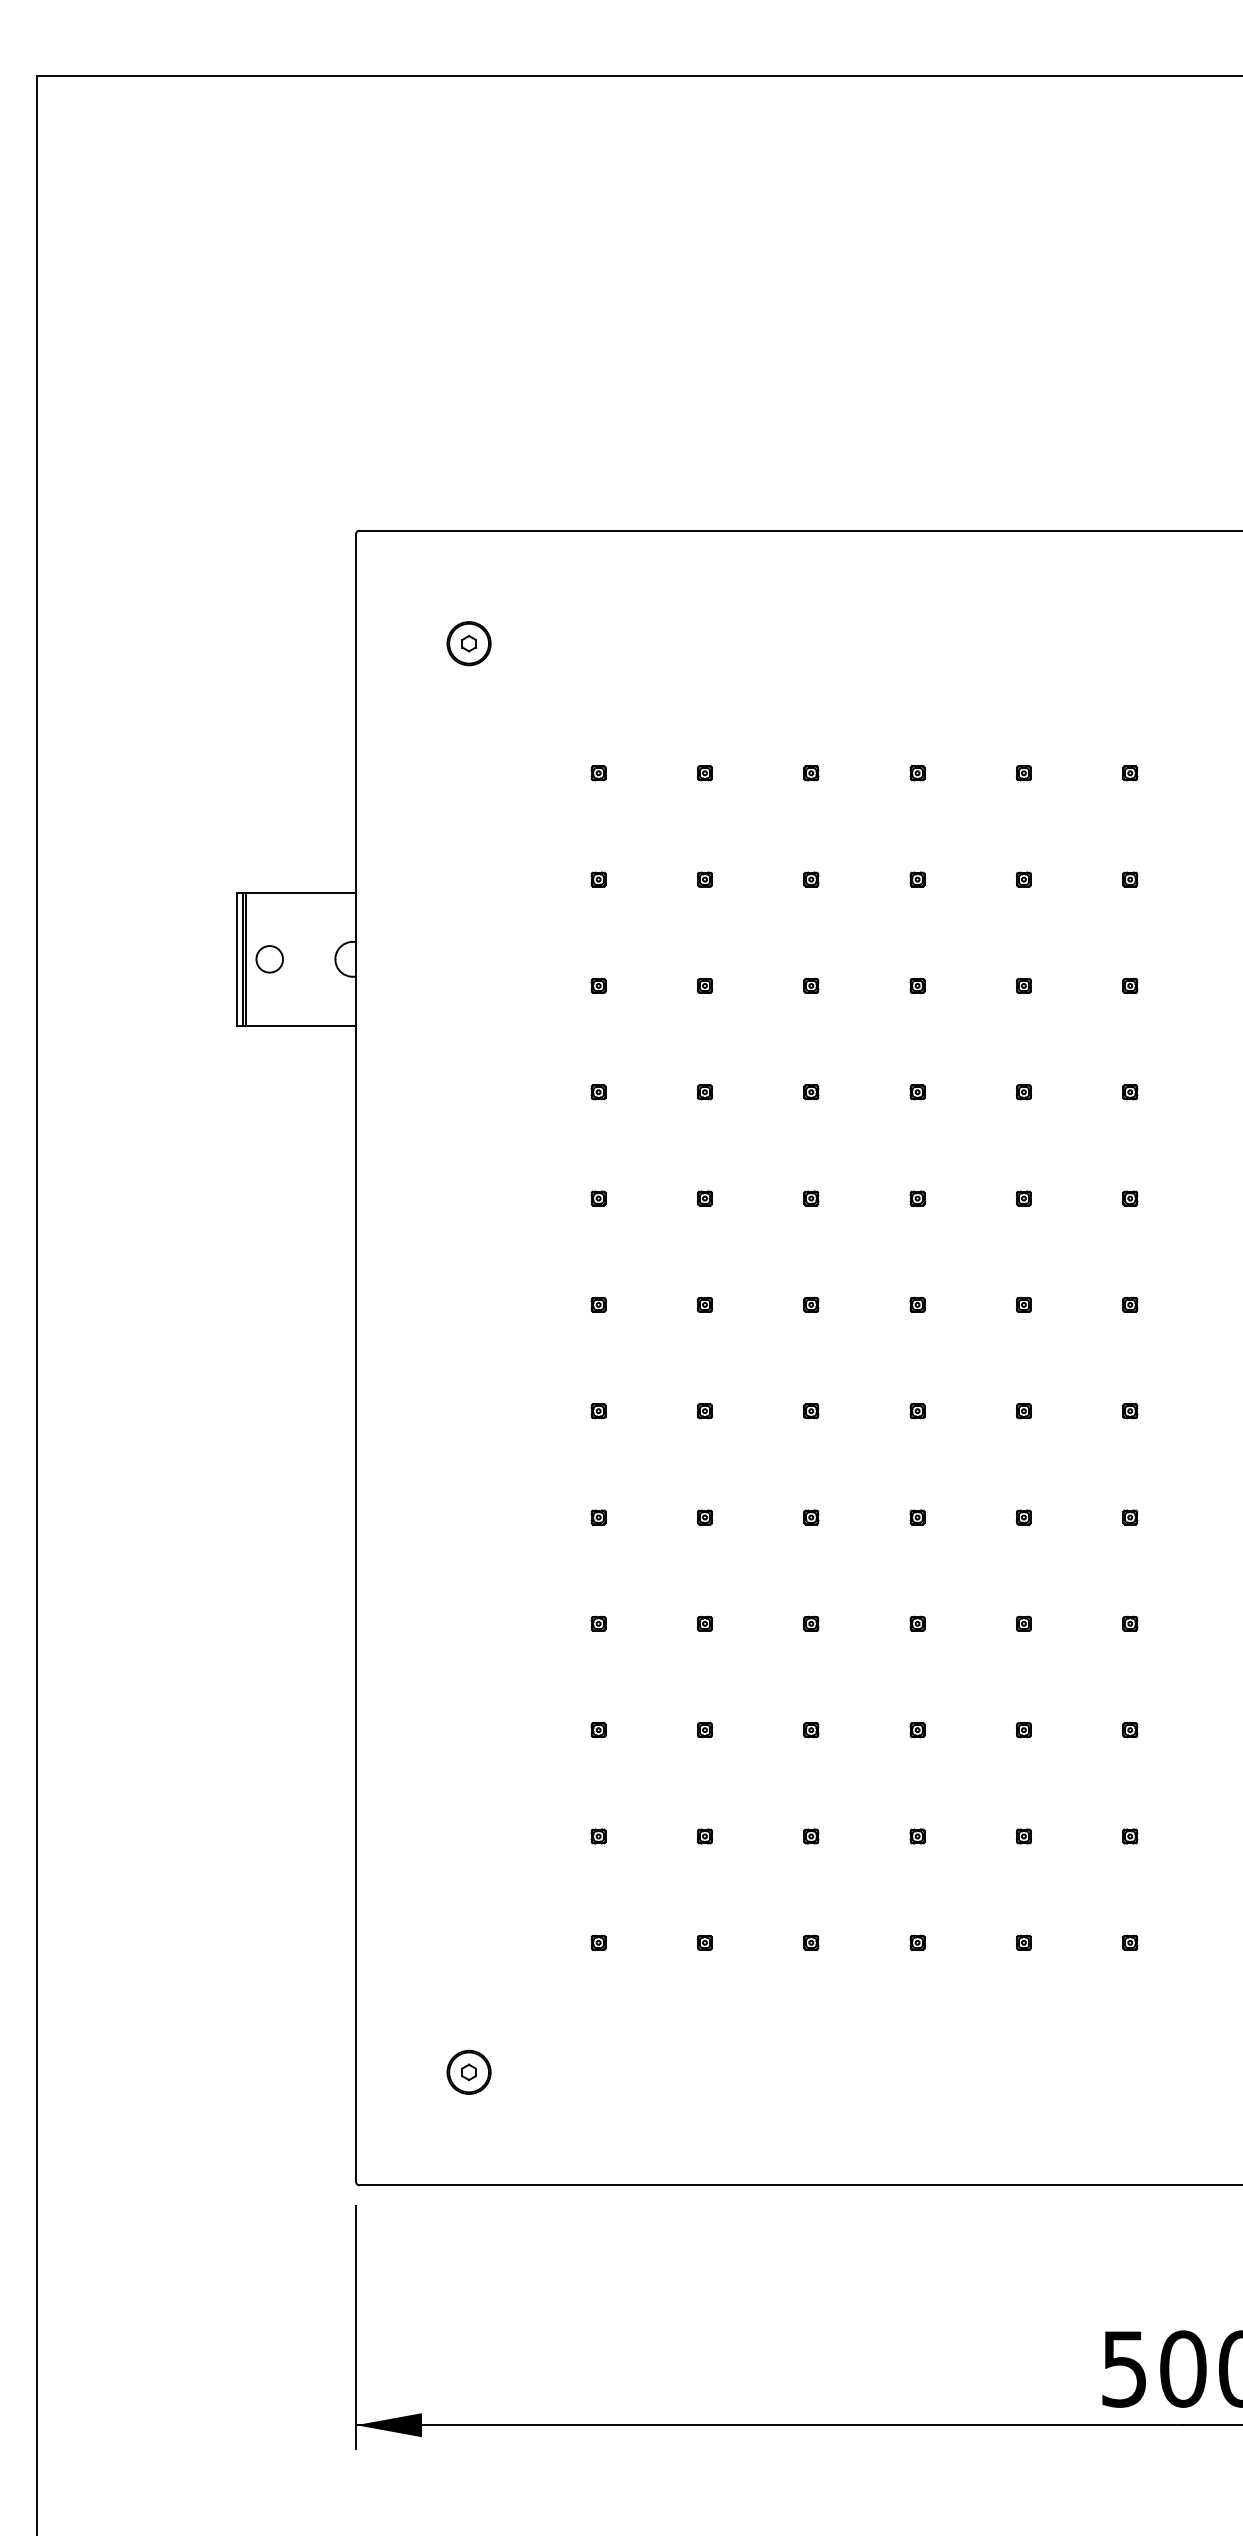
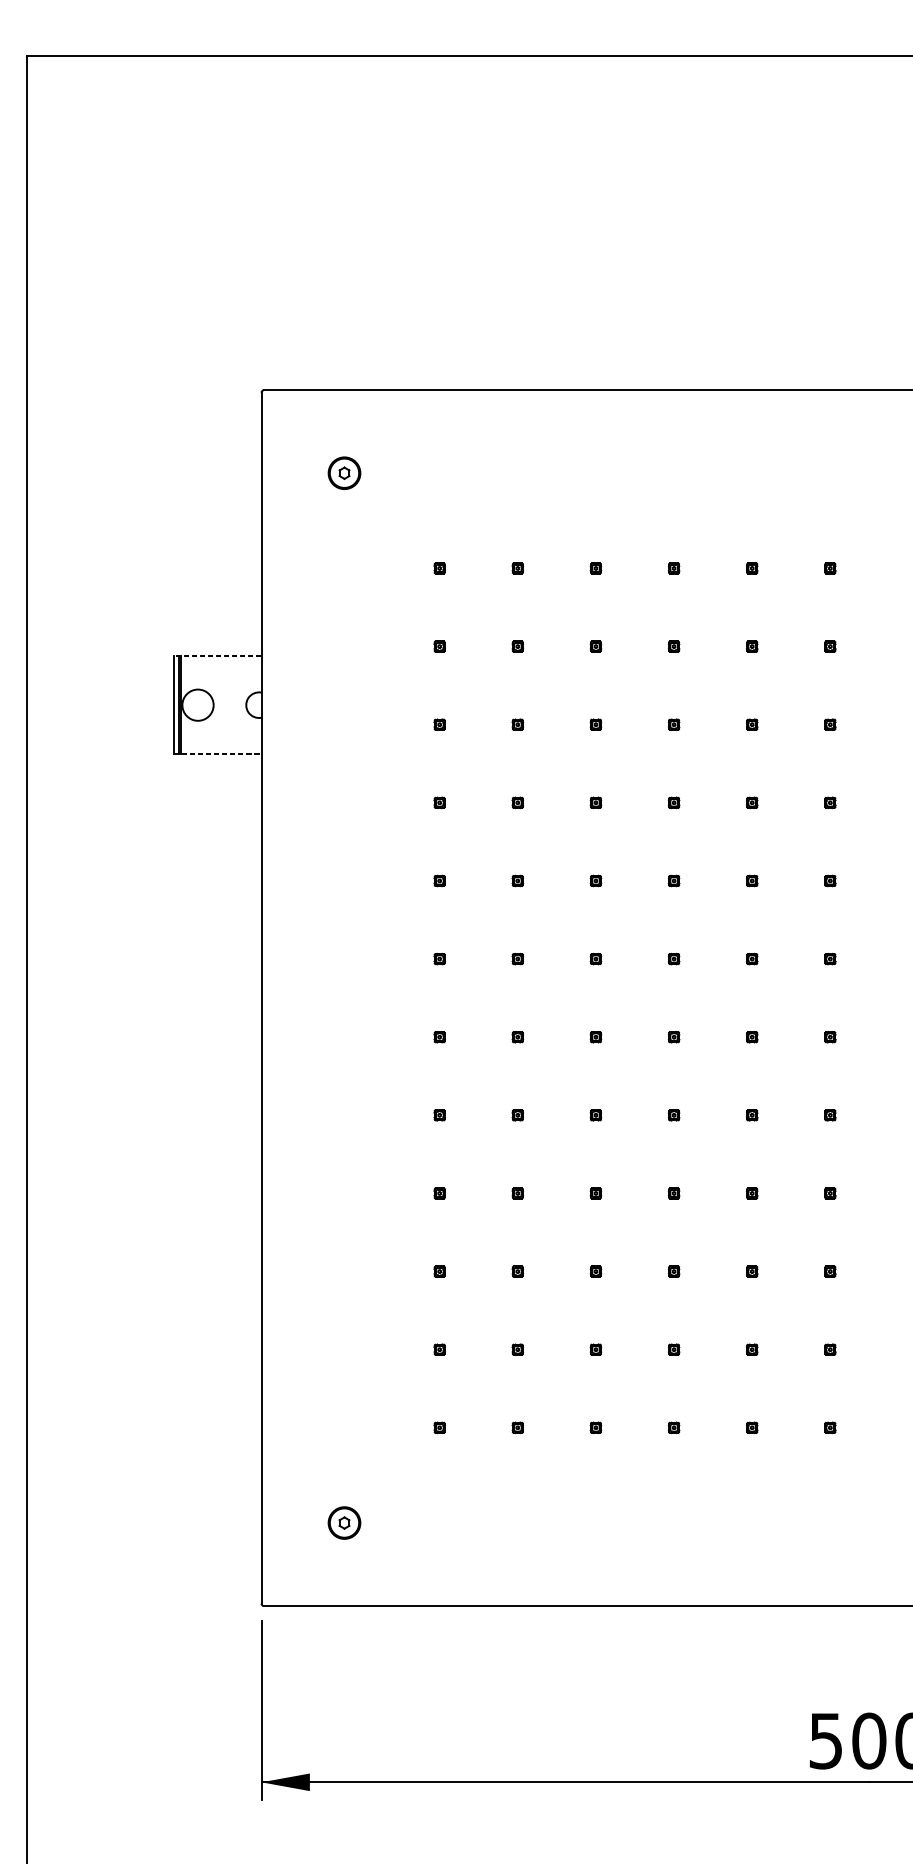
line: (296, 892) -> (217, 656), solid -> dashed
circle: (269, 959) -> (197, 705), size x1.6
line: (296, 1025) -> (217, 753), solid -> dashed

